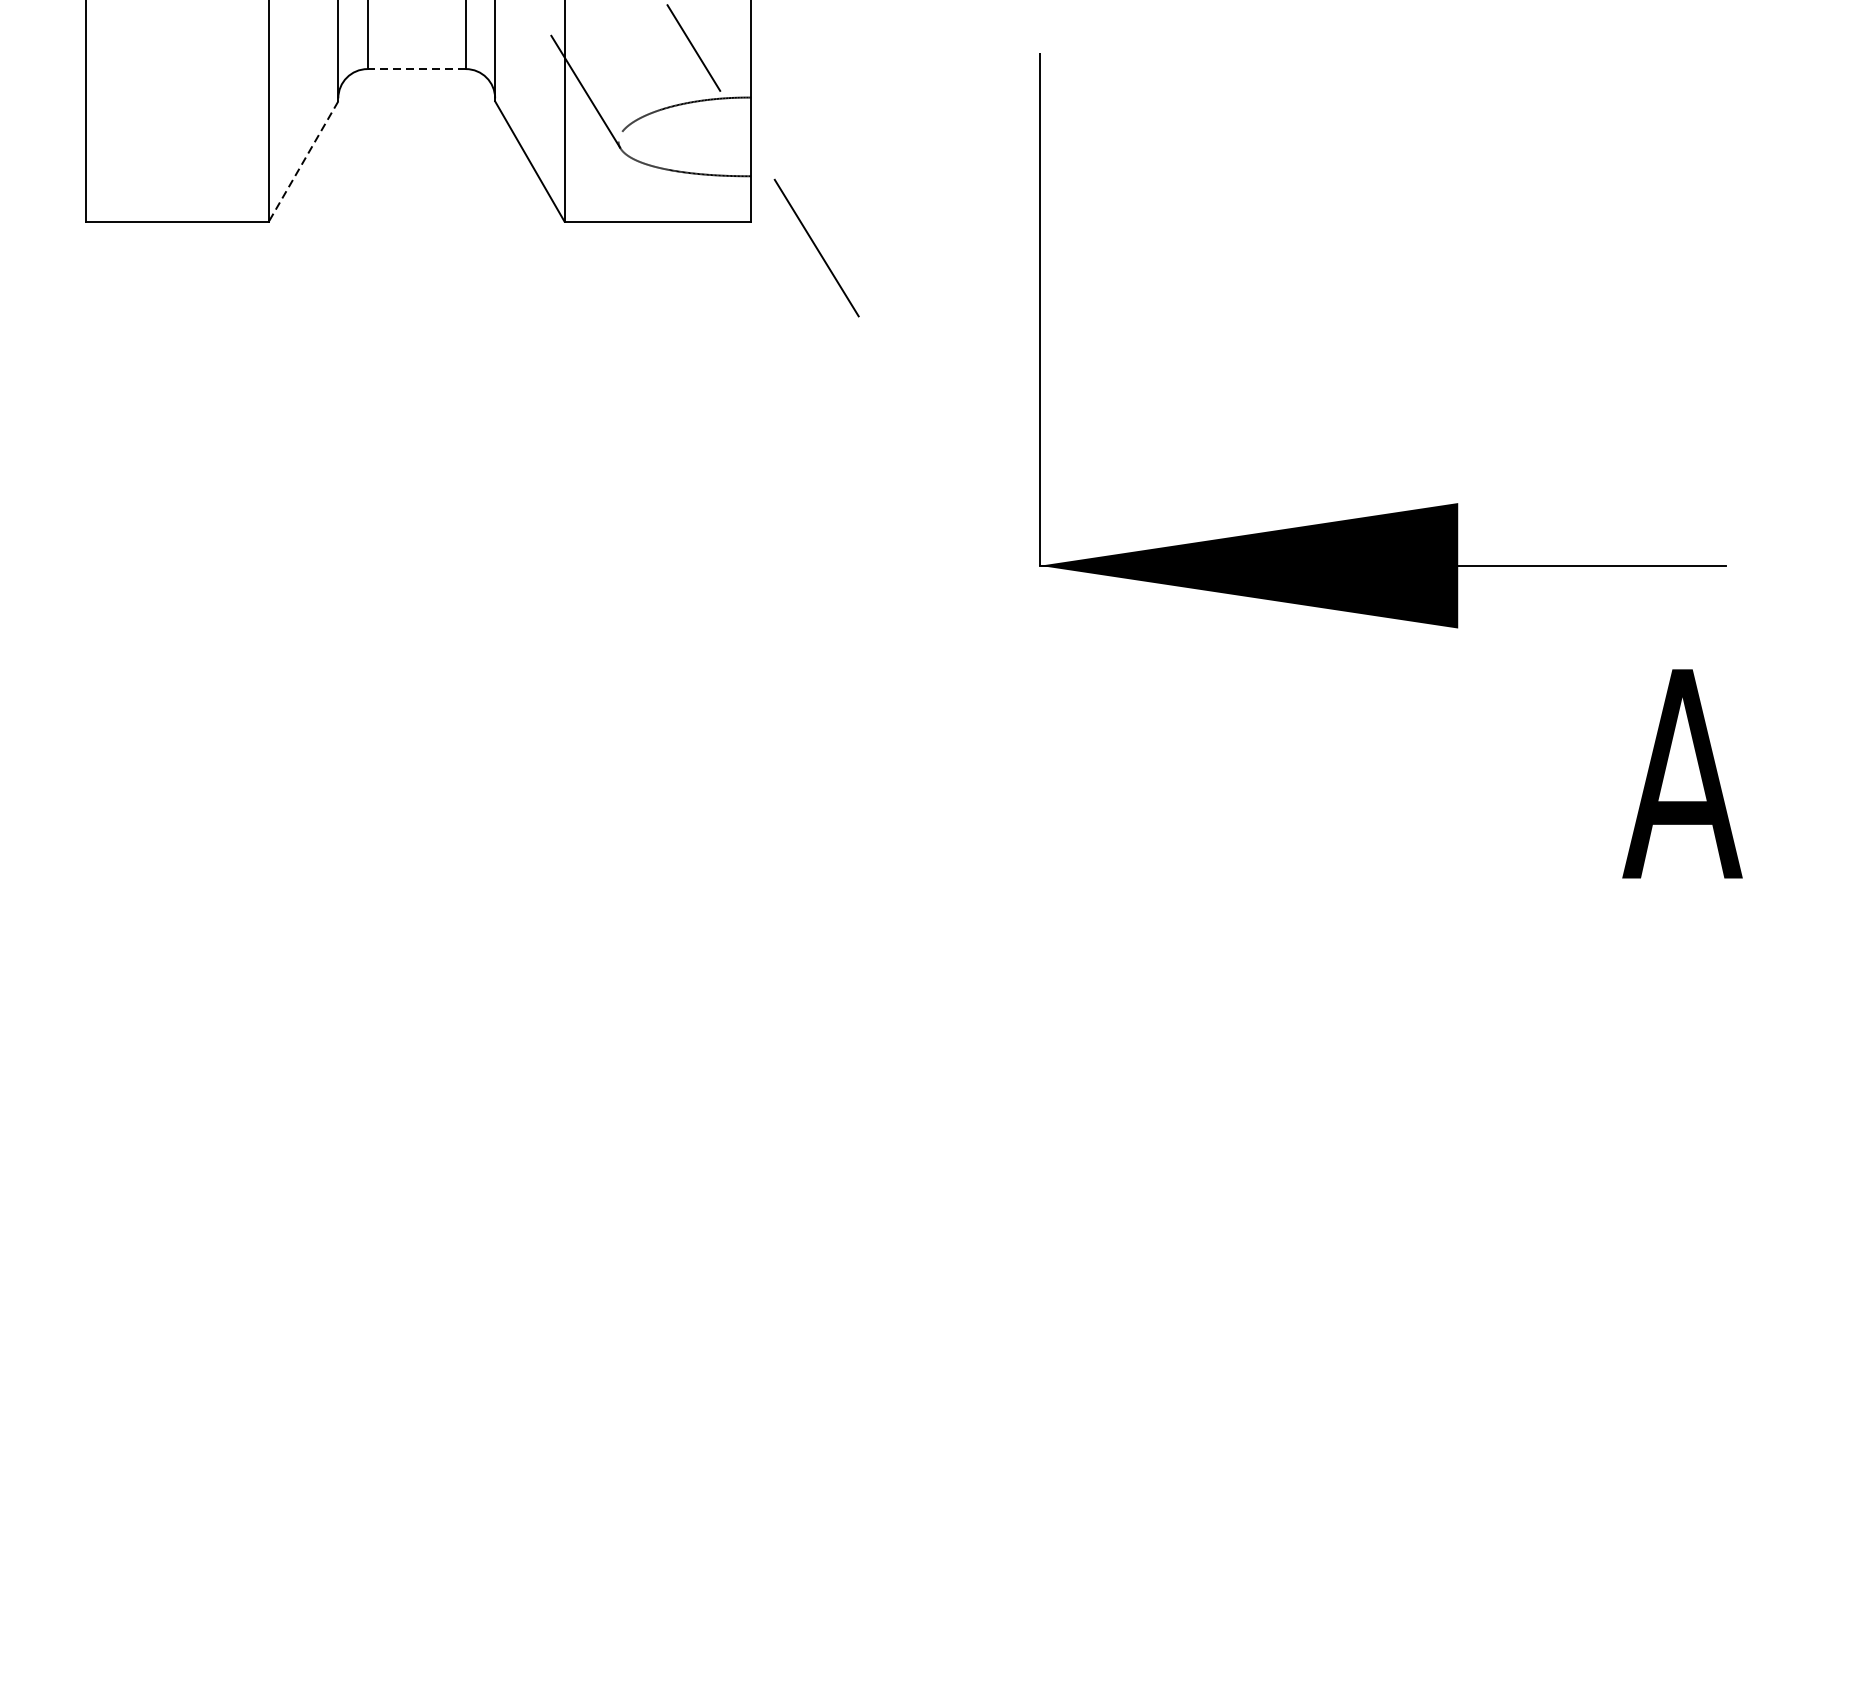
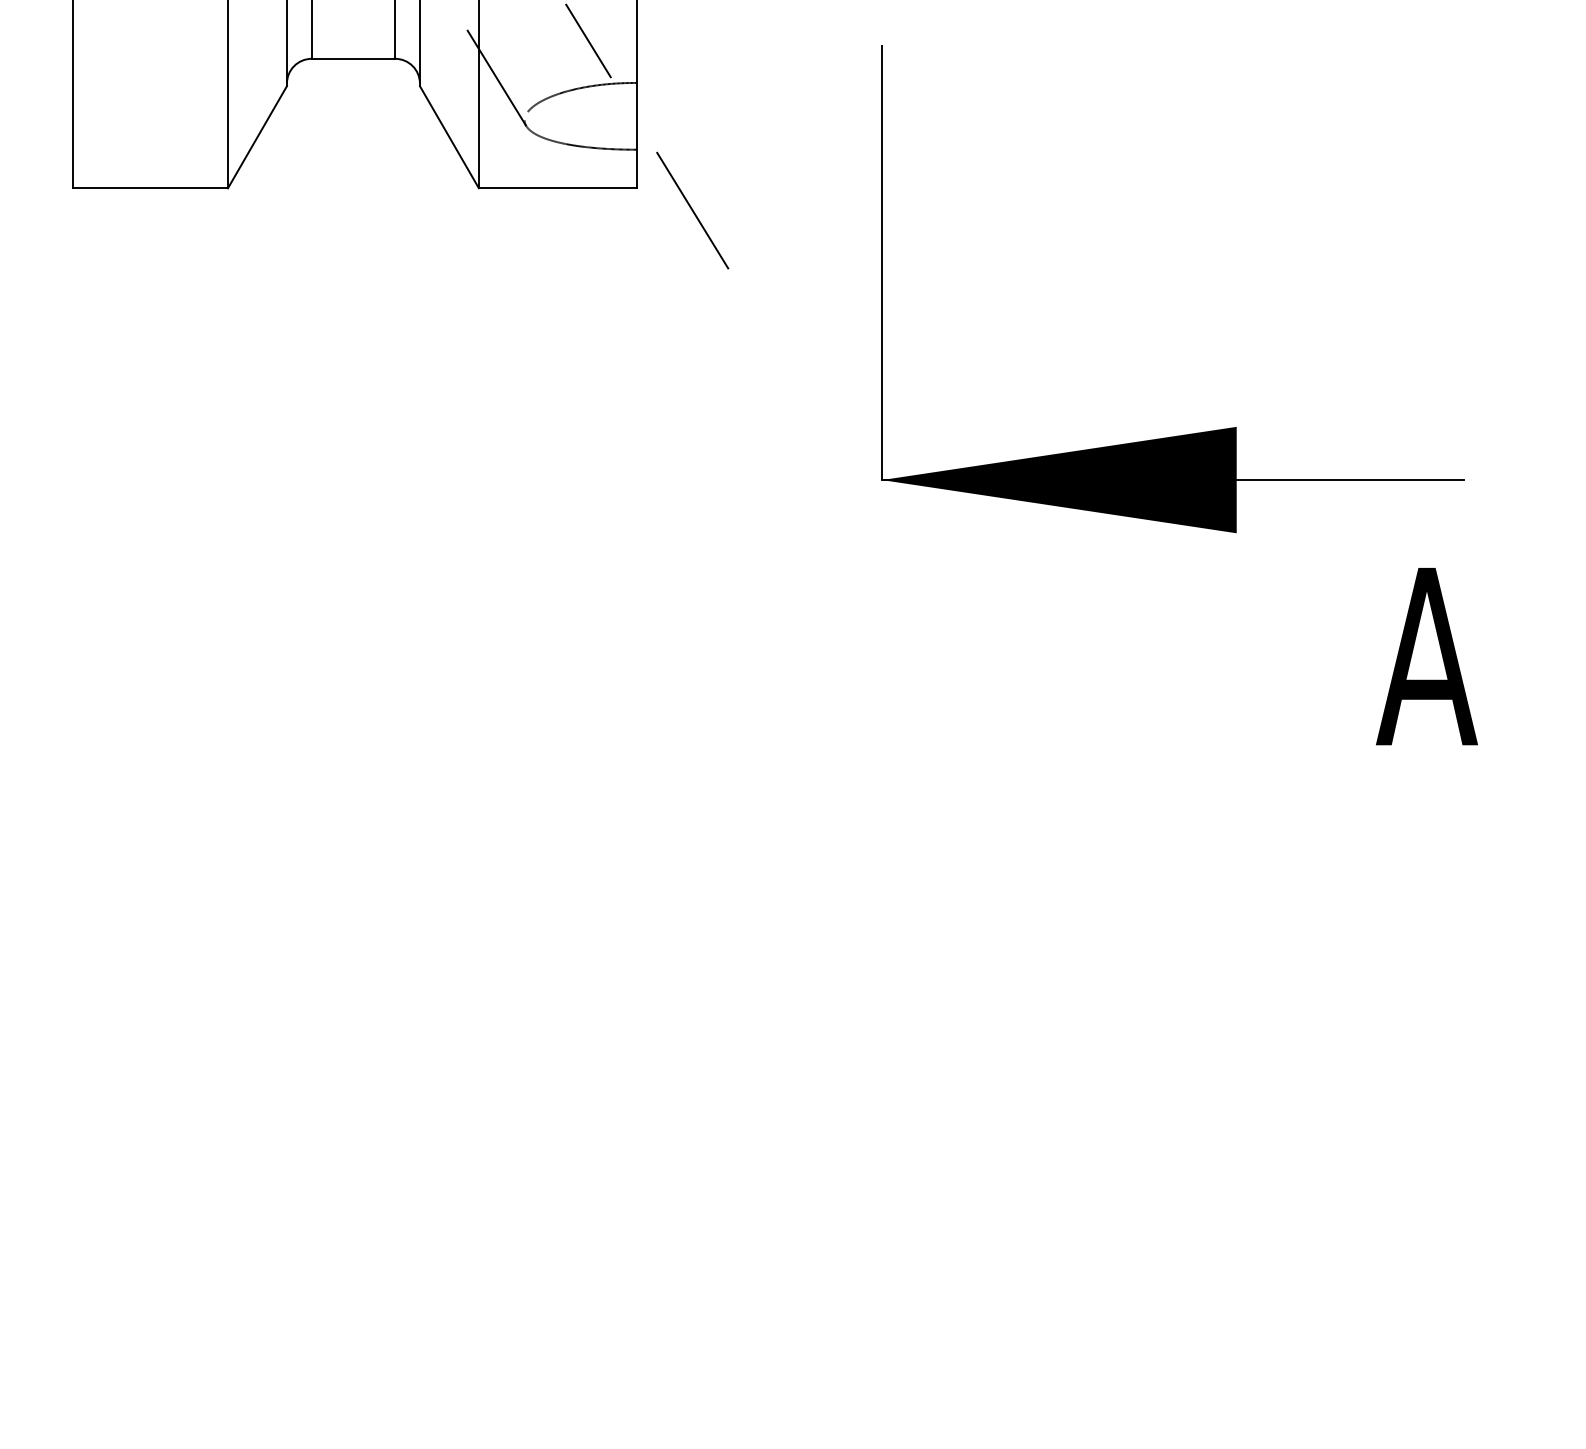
line: (416, 68) -> (353, 58), dashed -> solid
line: (303, 161) -> (257, 137), dashed -> solid

